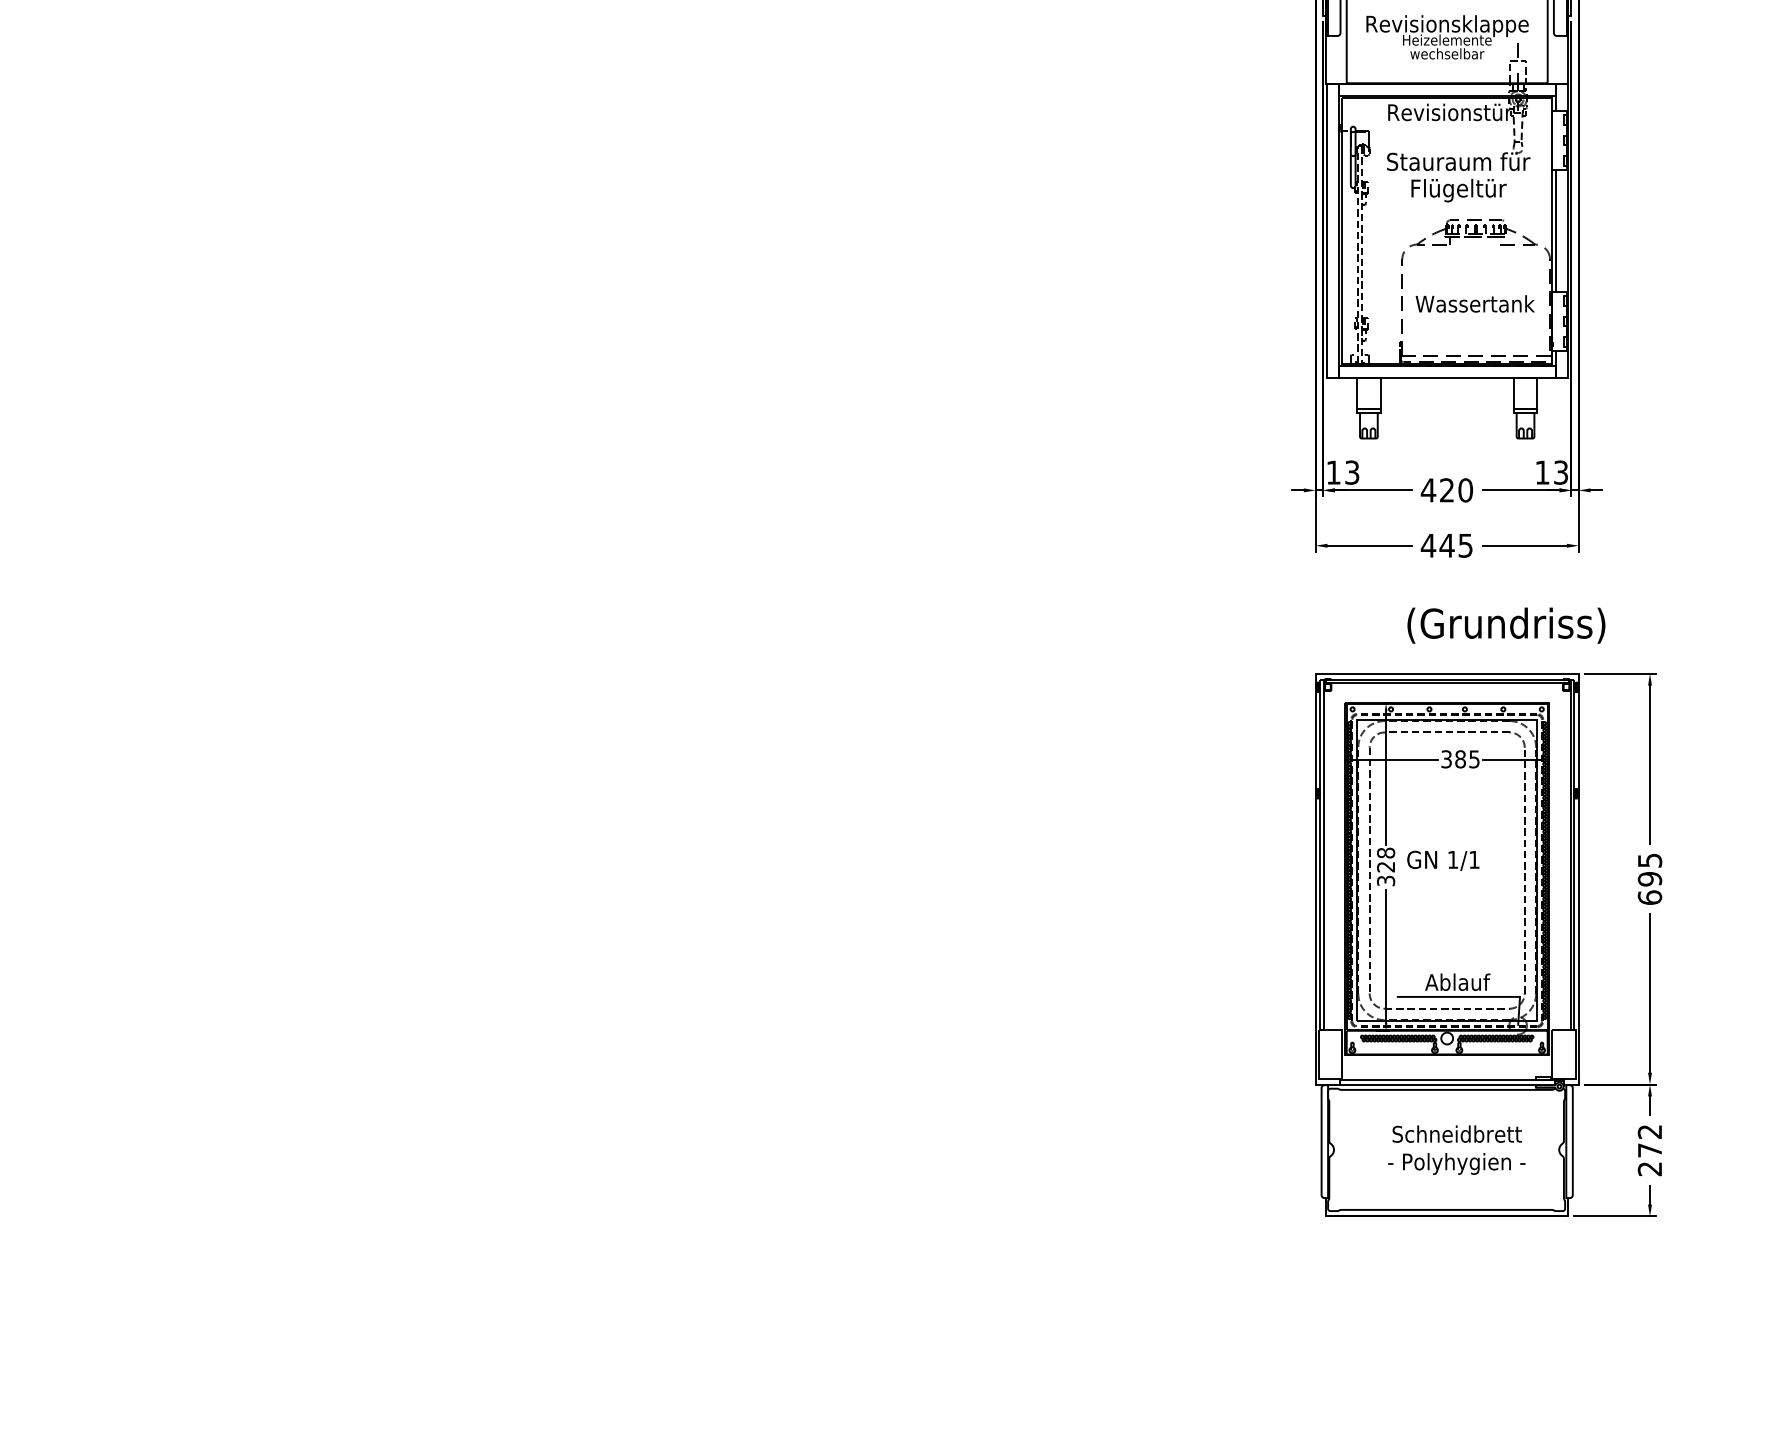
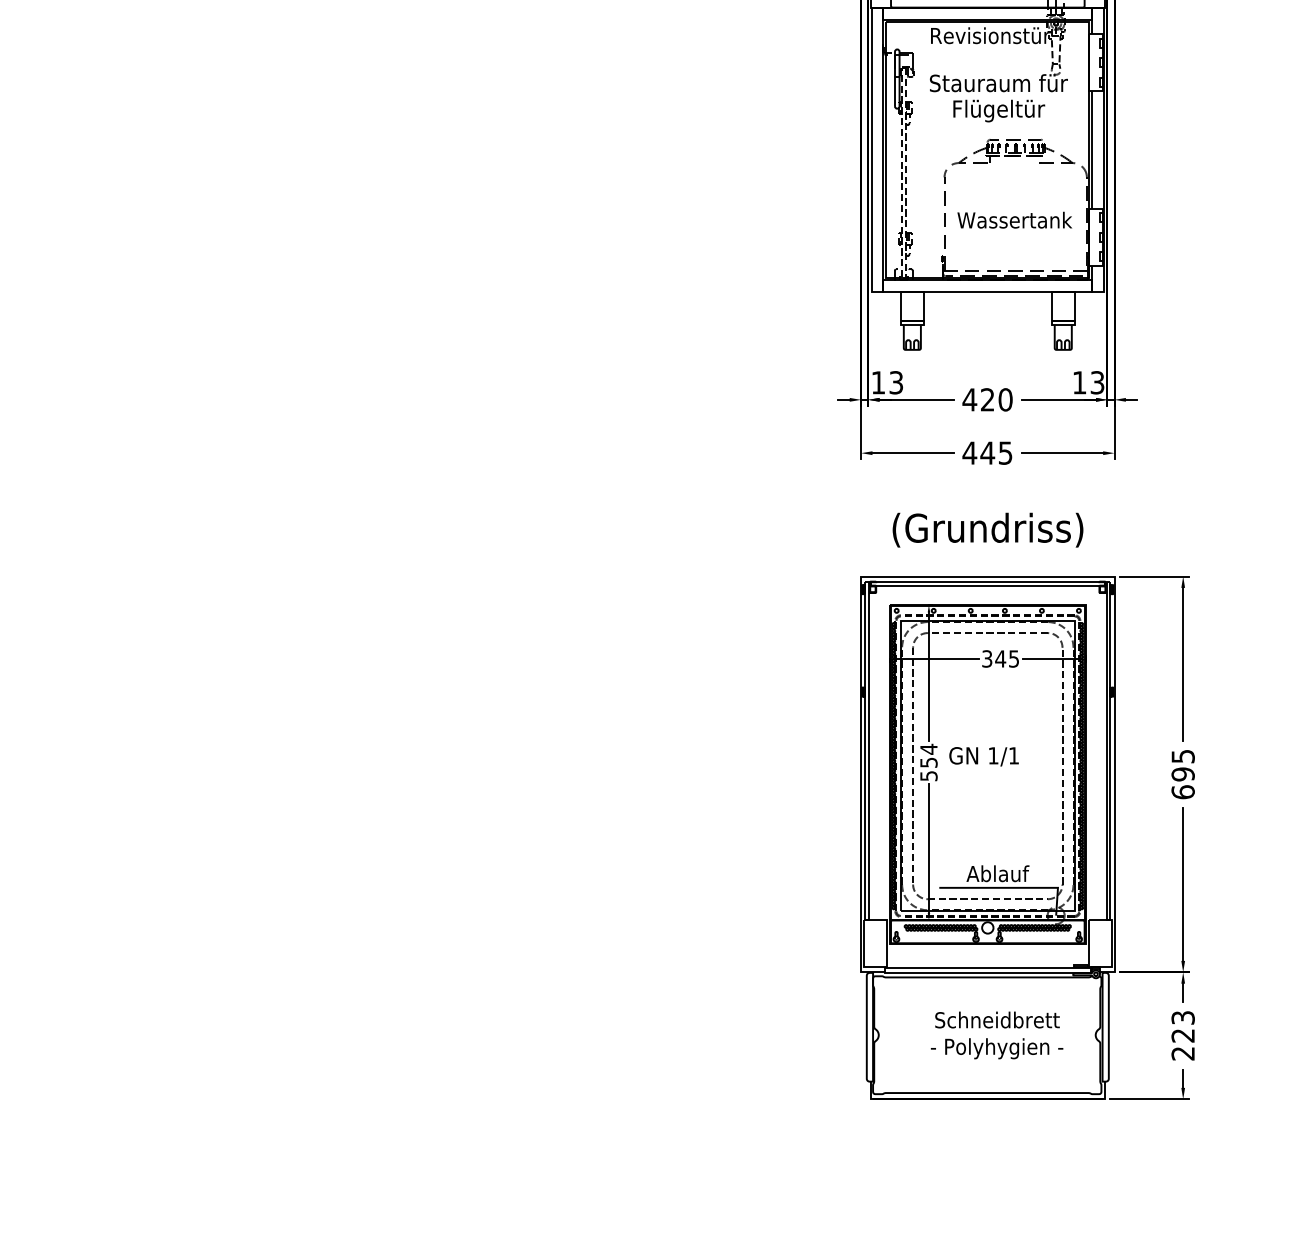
text: (1506, 625) -> (988, 530), moved
text: (1460, 759) -> (1000, 659), 385 -> 345
text: (1386, 866) -> (929, 762), 328 -> 554
text: (1649, 1141) -> (1182, 1027), 272 -> 223

